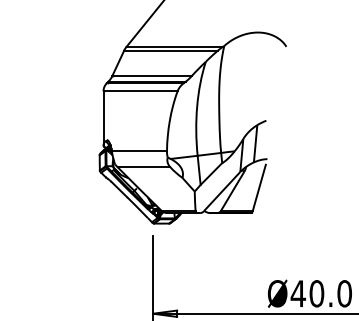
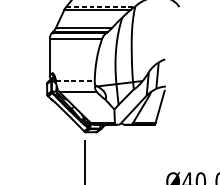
line: (175, 46) -> (100, 6), solid -> dashed
line: (139, 151) -> (75, 81), solid -> dashed

